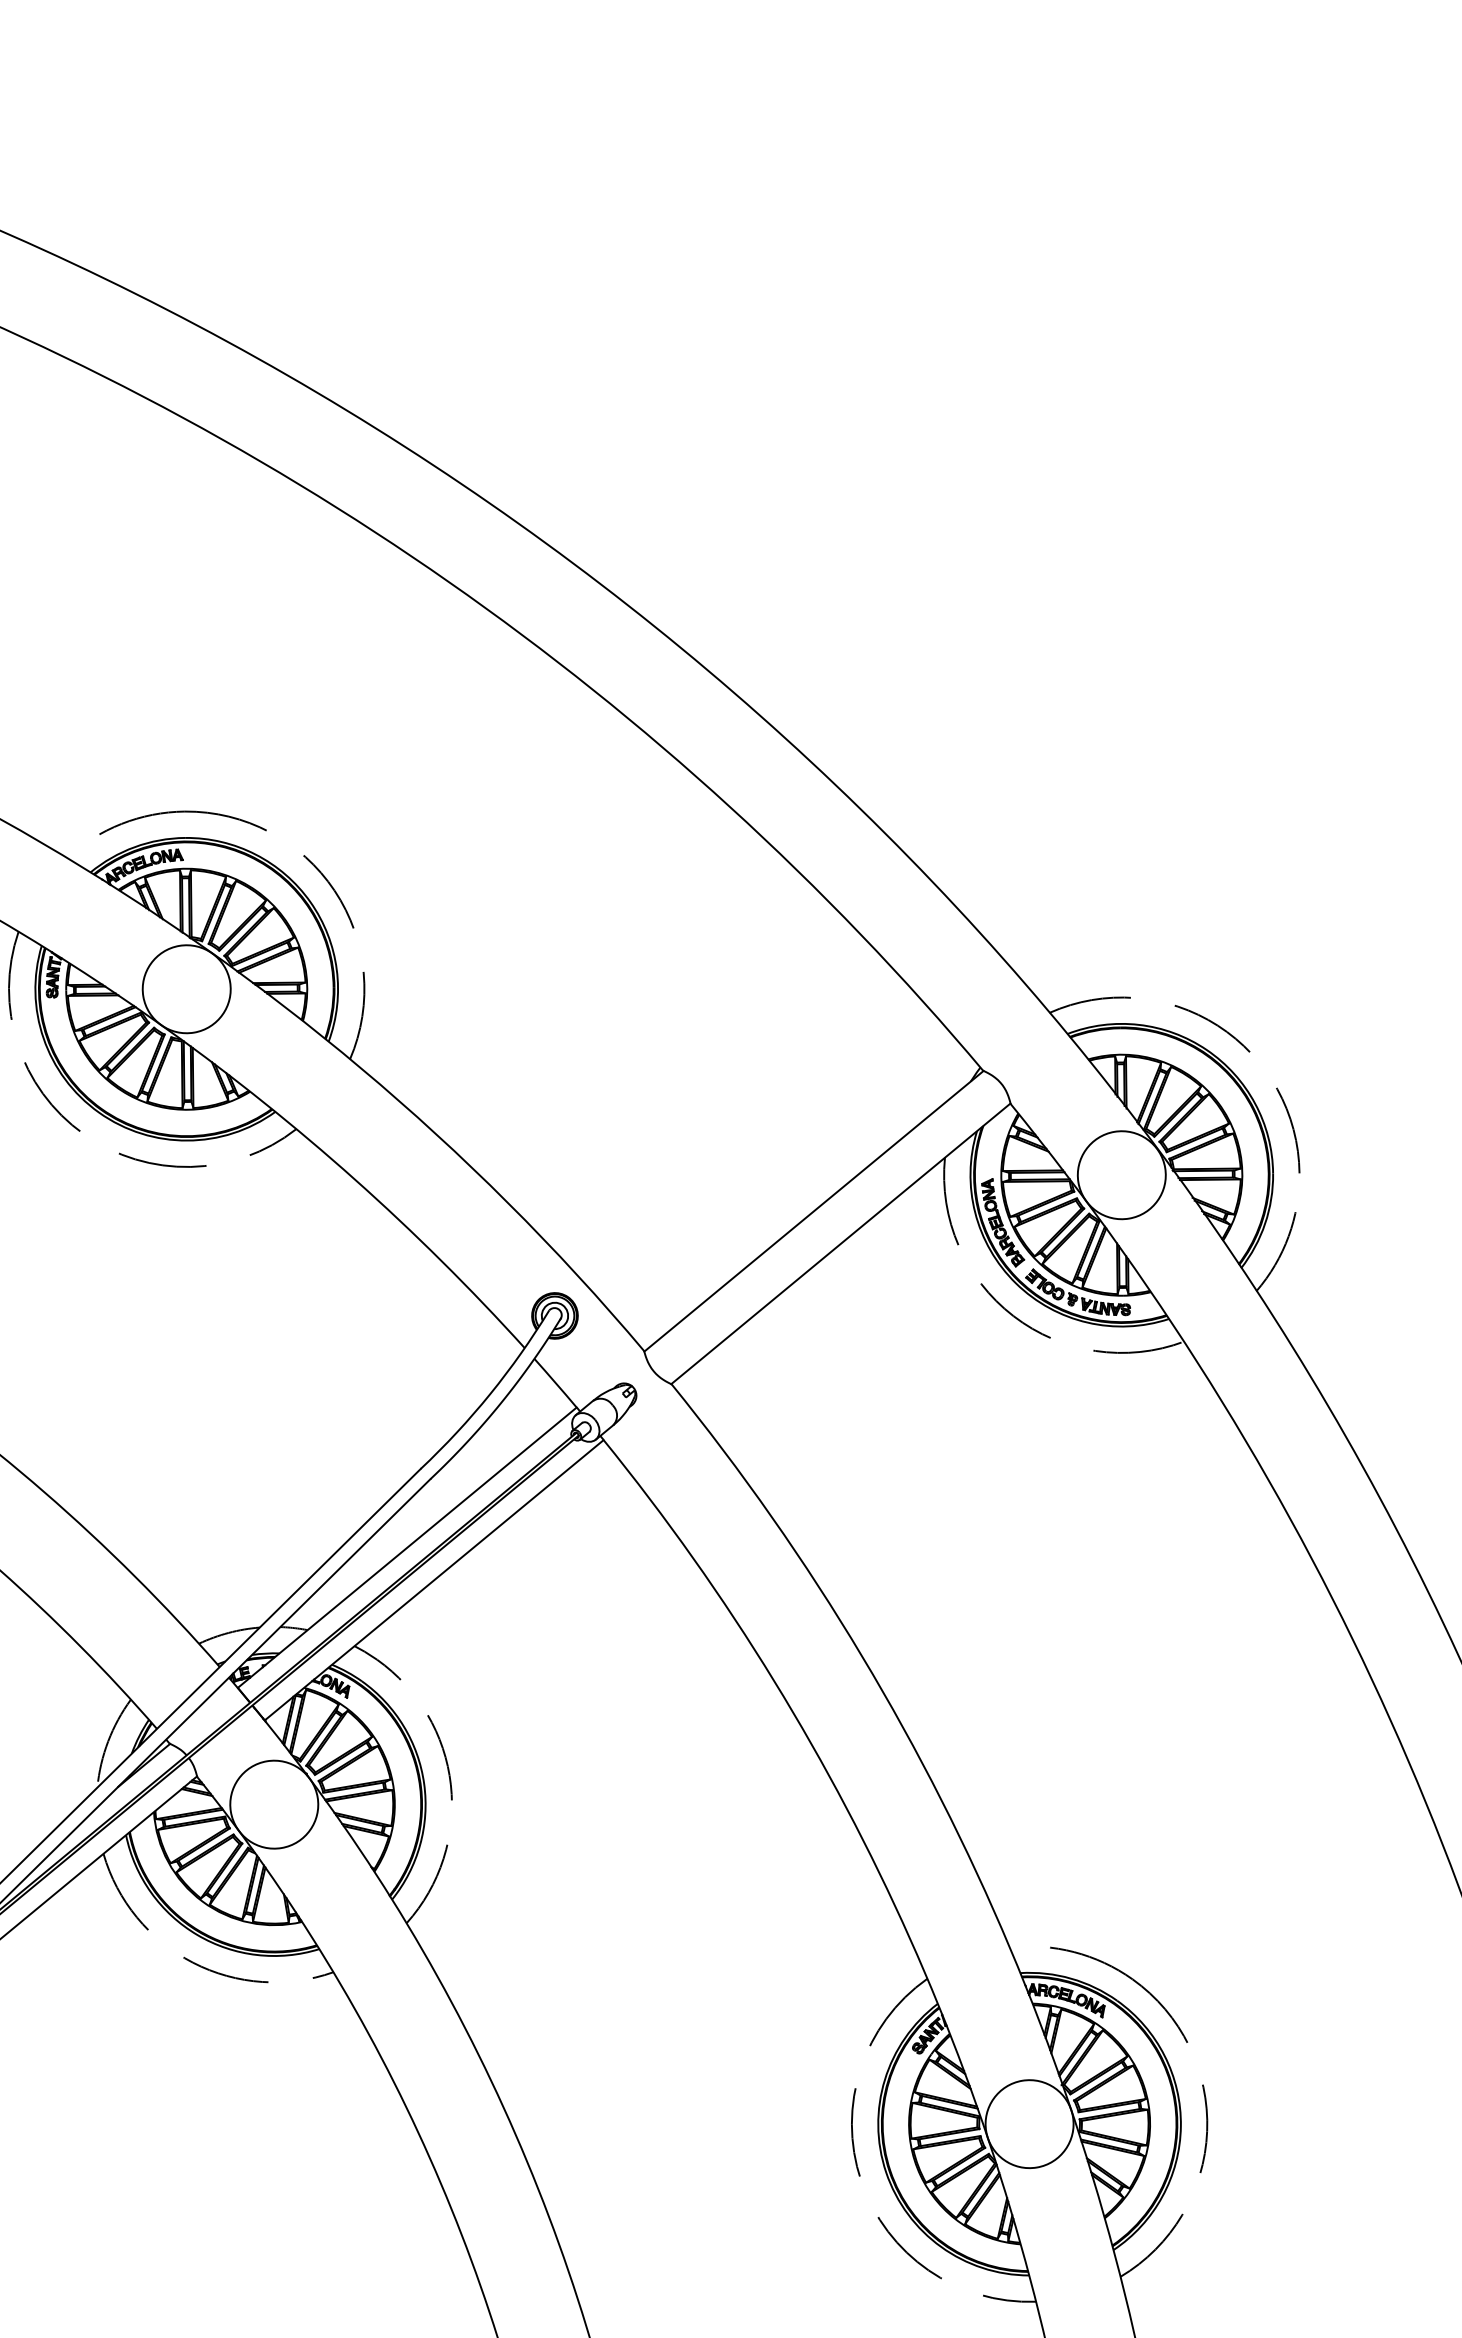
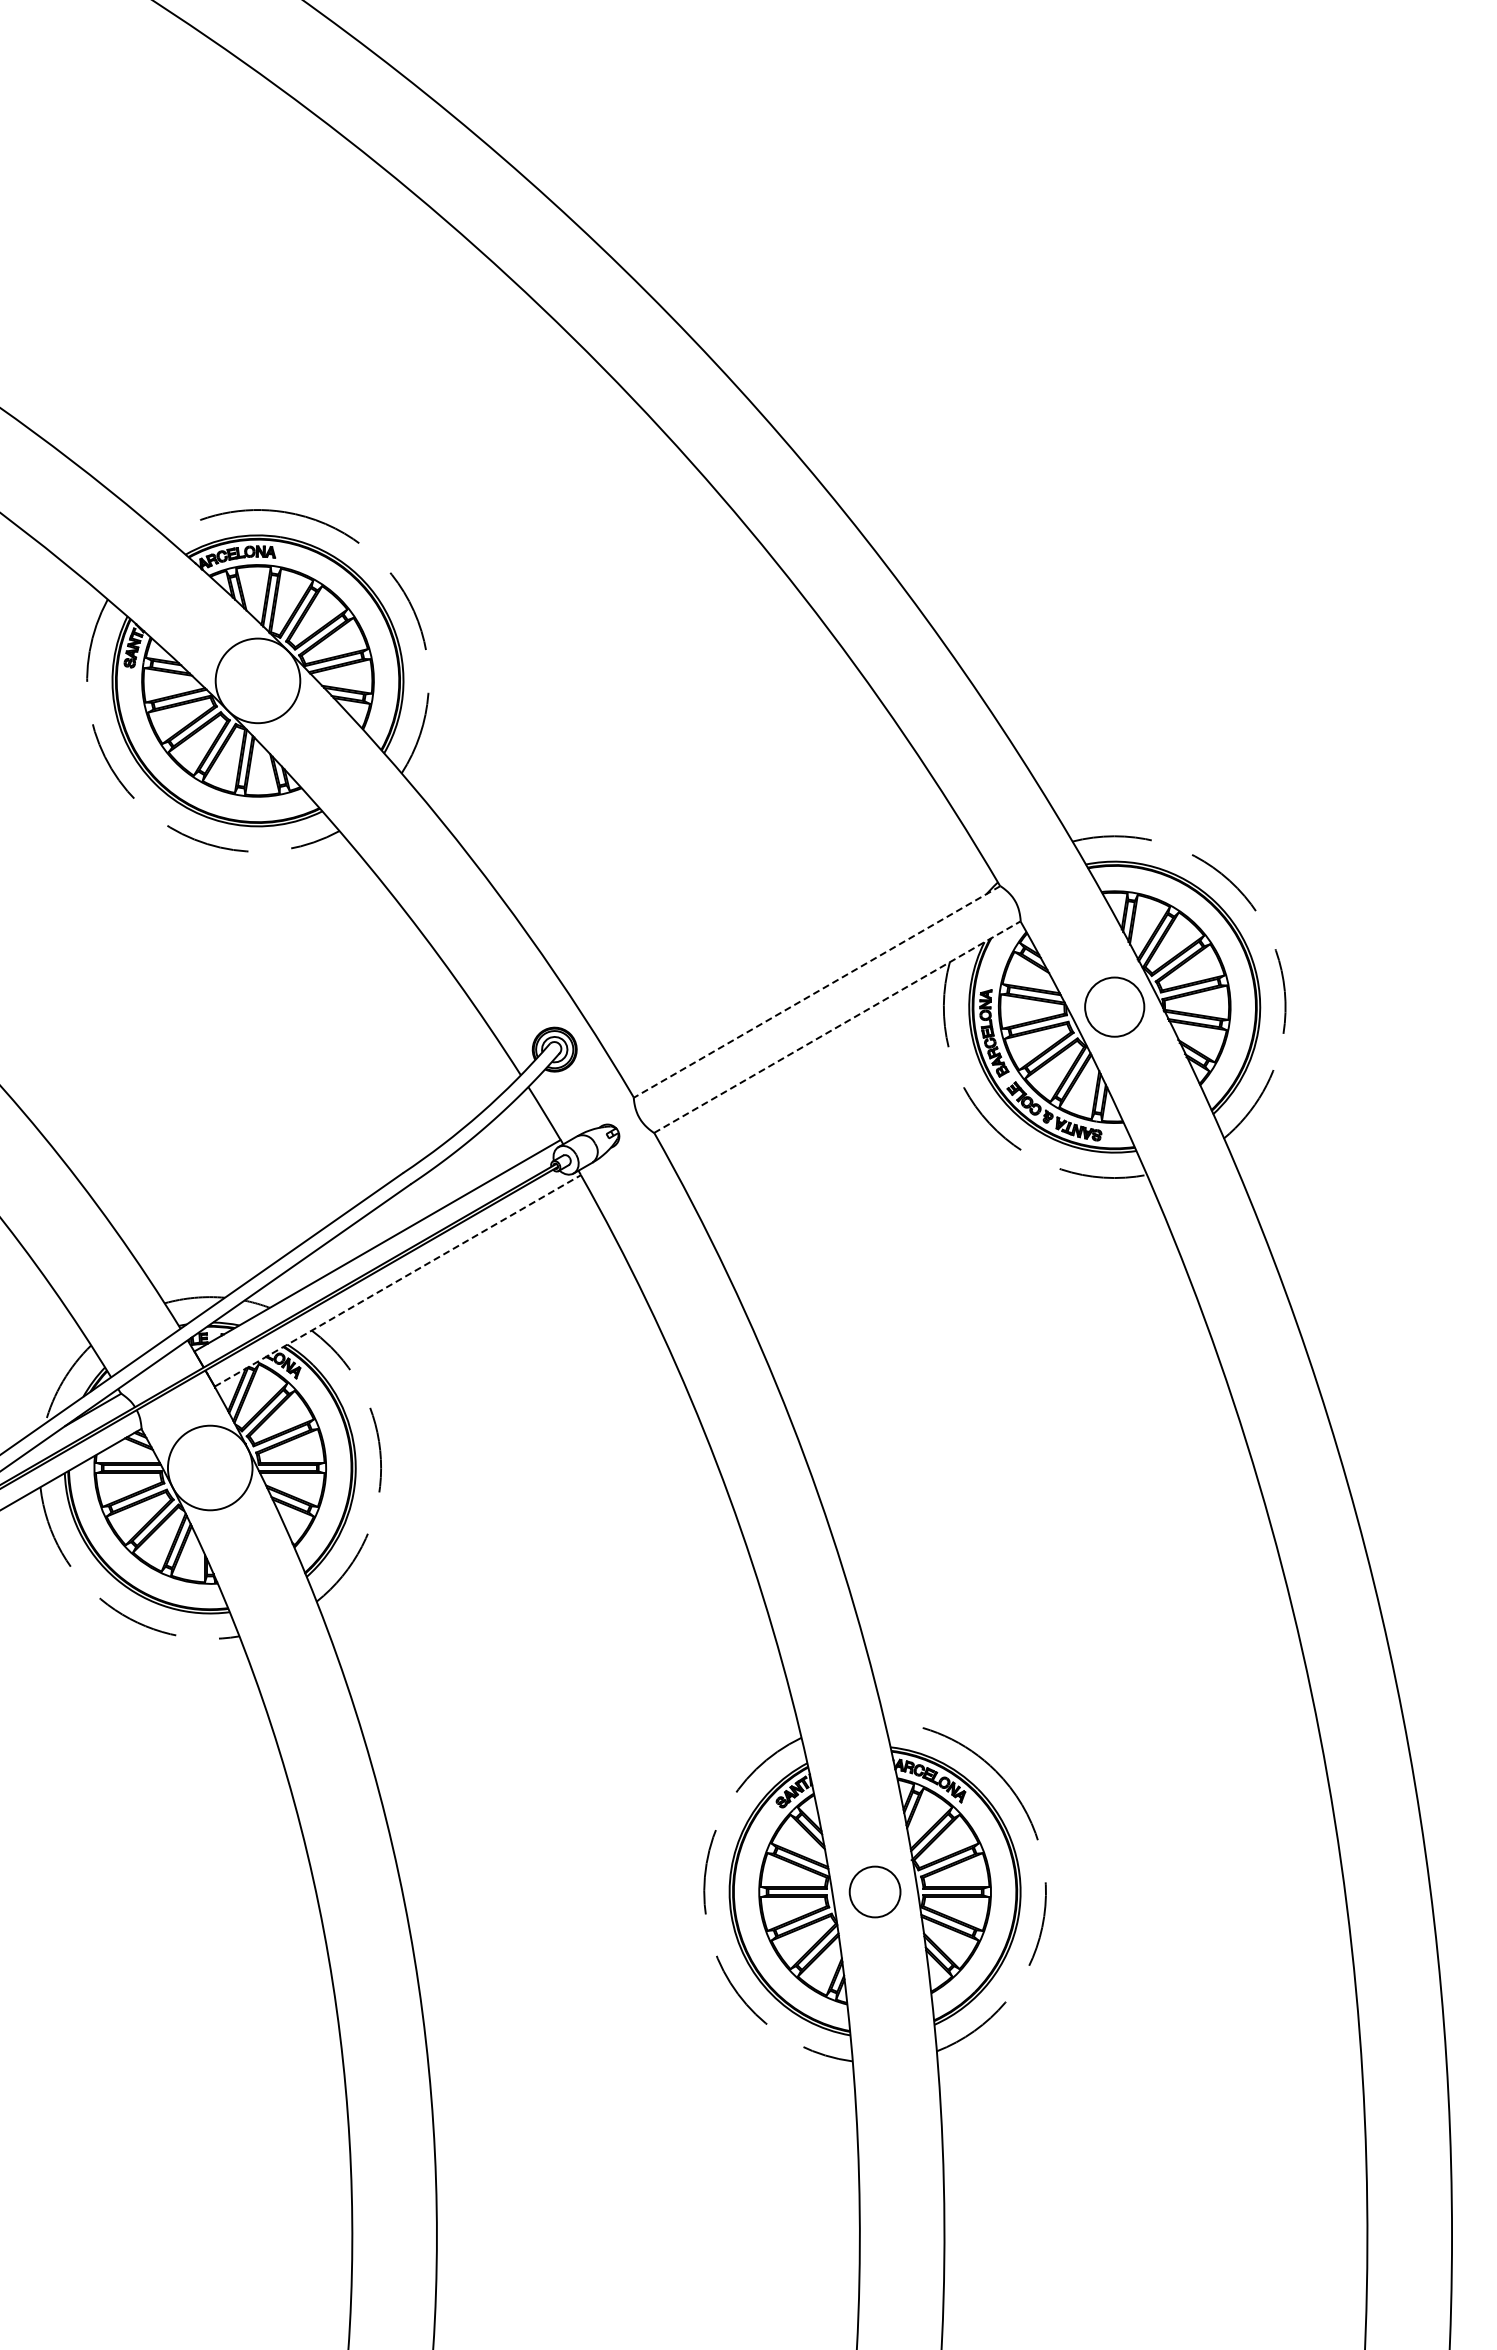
circle: (1121, 1174) -> (1114, 1006), size x0.7
line: (814, 1210) -> (817, 991), solid -> dashed
line: (841, 1244) -> (837, 1027), solid -> dashed
line: (434, 1579) -> (398, 1280), solid -> dashed
circle: (1028, 2123) -> (874, 1891), size x0.6

